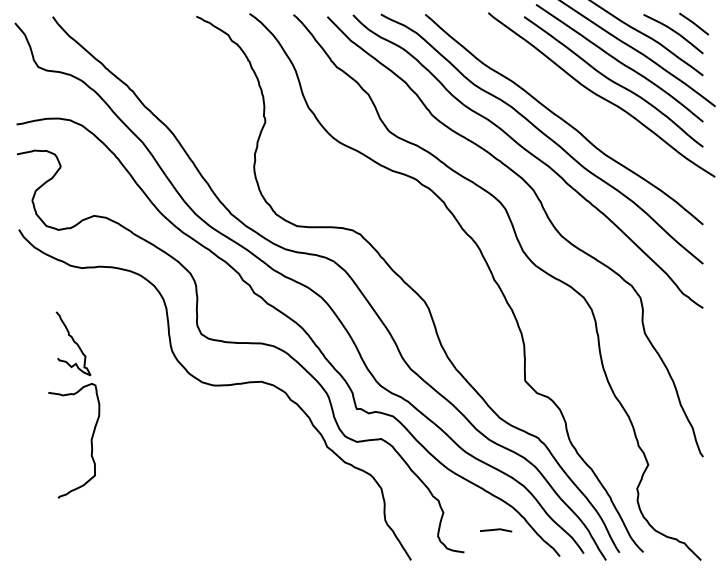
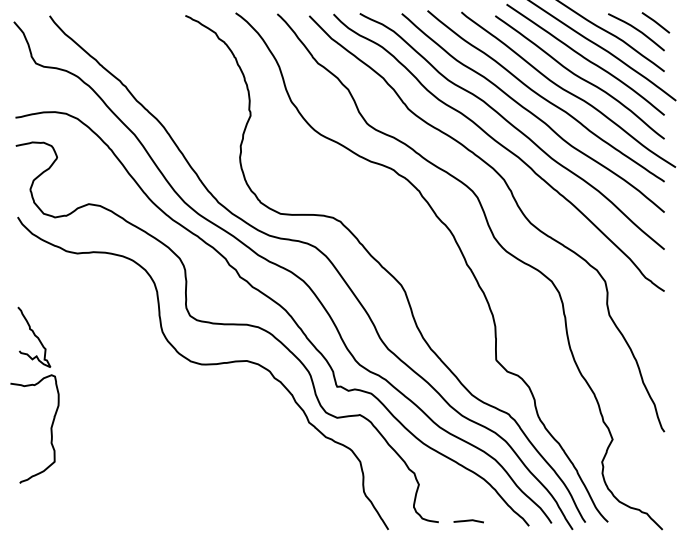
curve: (575, 102) -> (543, 96), added
part: (74, 395) -> (35, 386), moved
curve: (496, 530) -> (469, 521), moved

